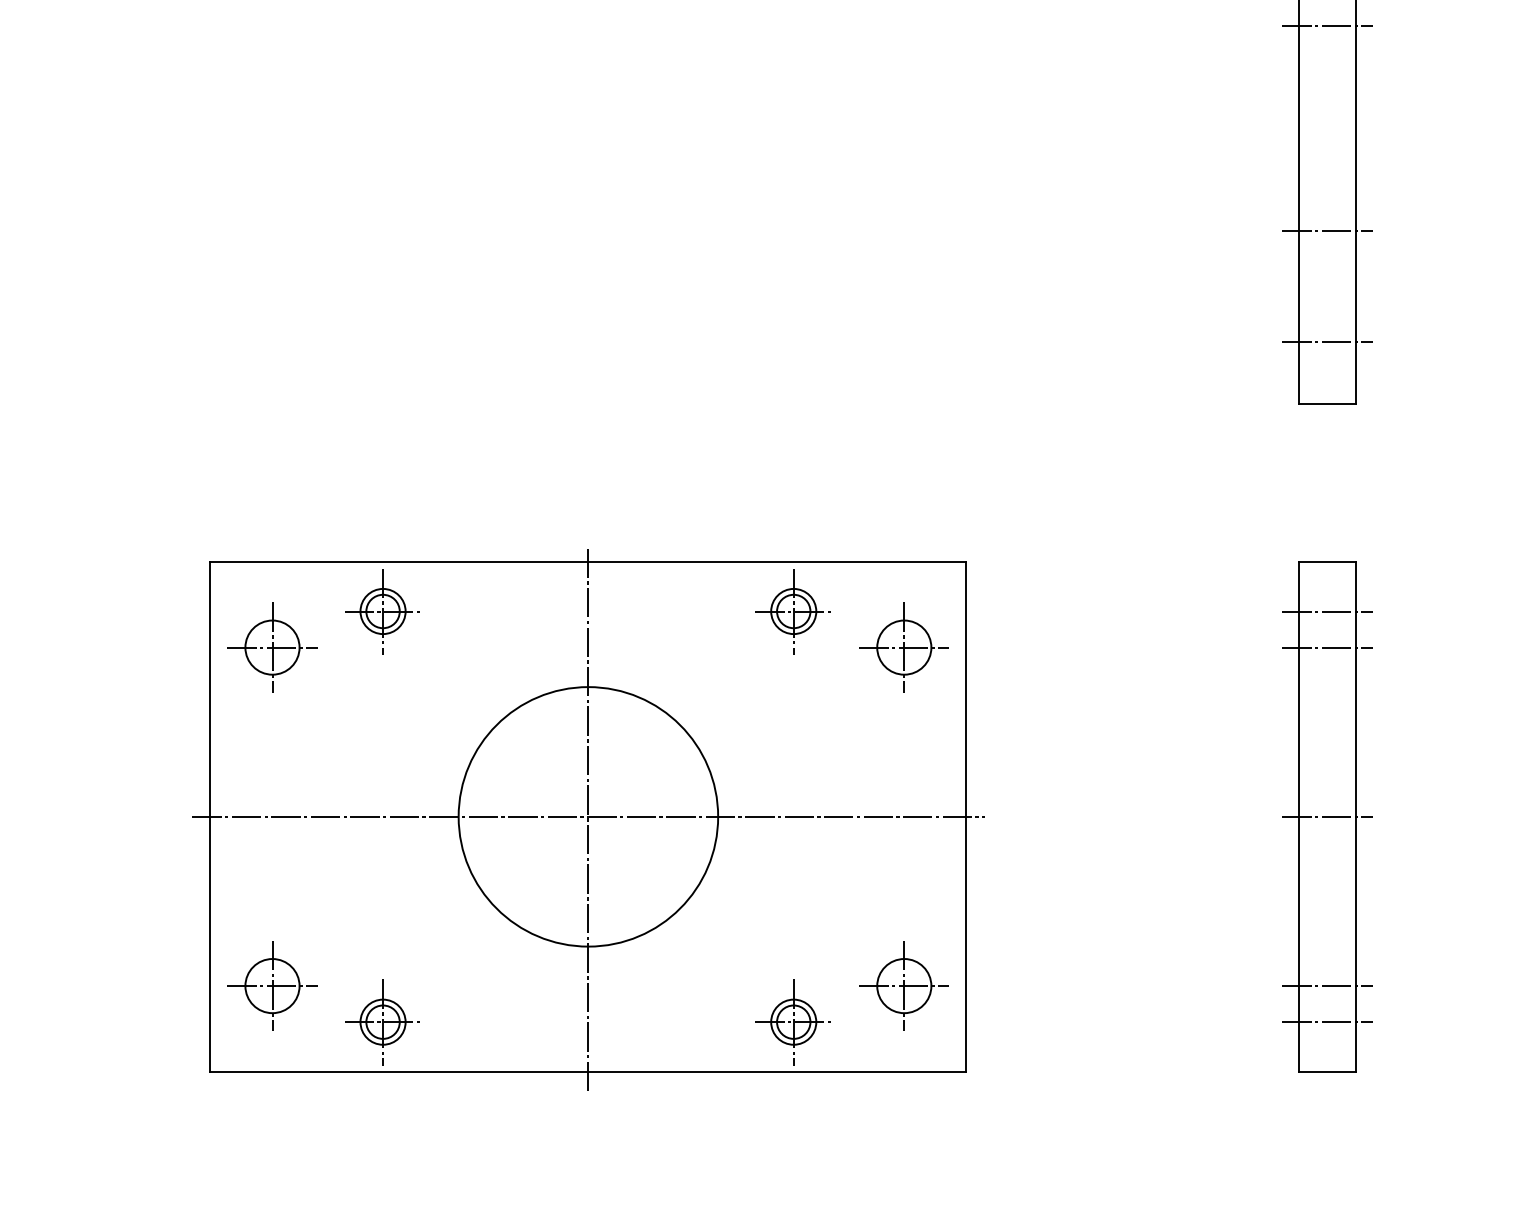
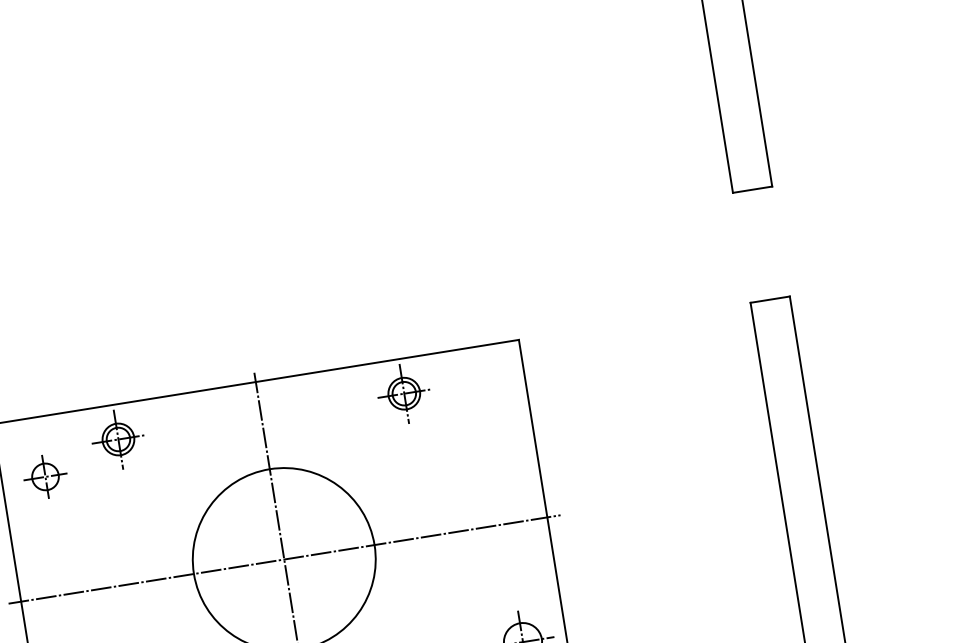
line: (1327, 231) -> (733, 69), removed
line: (1327, 341) -> (745, 146), removed
line: (1327, 611) -> (775, 334), removed
part: (272, 647) -> (45, 476), size x0.7
part: (903, 647) -> (484, 406), removed
line: (1327, 647) -> (779, 359), removed
line: (1327, 816) -> (798, 476), removed
line: (1327, 986) -> (817, 595), removed
line: (1327, 1022) -> (821, 620), removed

